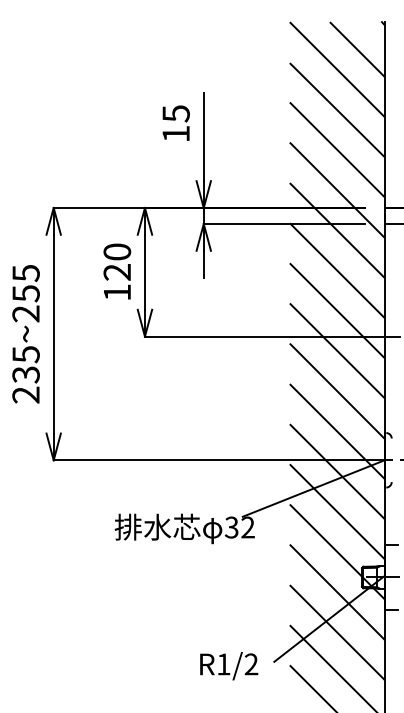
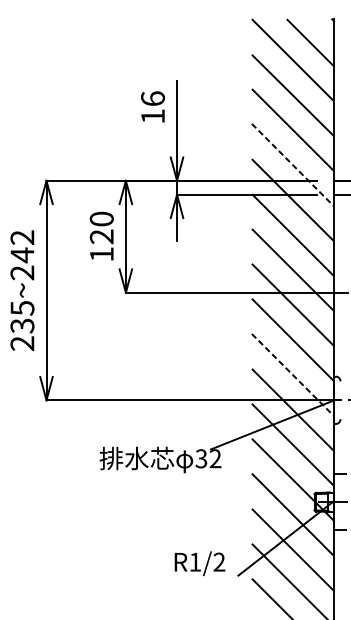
text: (175, 113) -> (152, 98), 15 -> 16
line: (337, 190) -> (293, 165), solid -> dashed
text: (25, 283) -> (21, 246), 235~255 -> 235~242
line: (337, 431) -> (293, 375), solid -> dashed
text: (229, 666) -> (200, 564), moved

